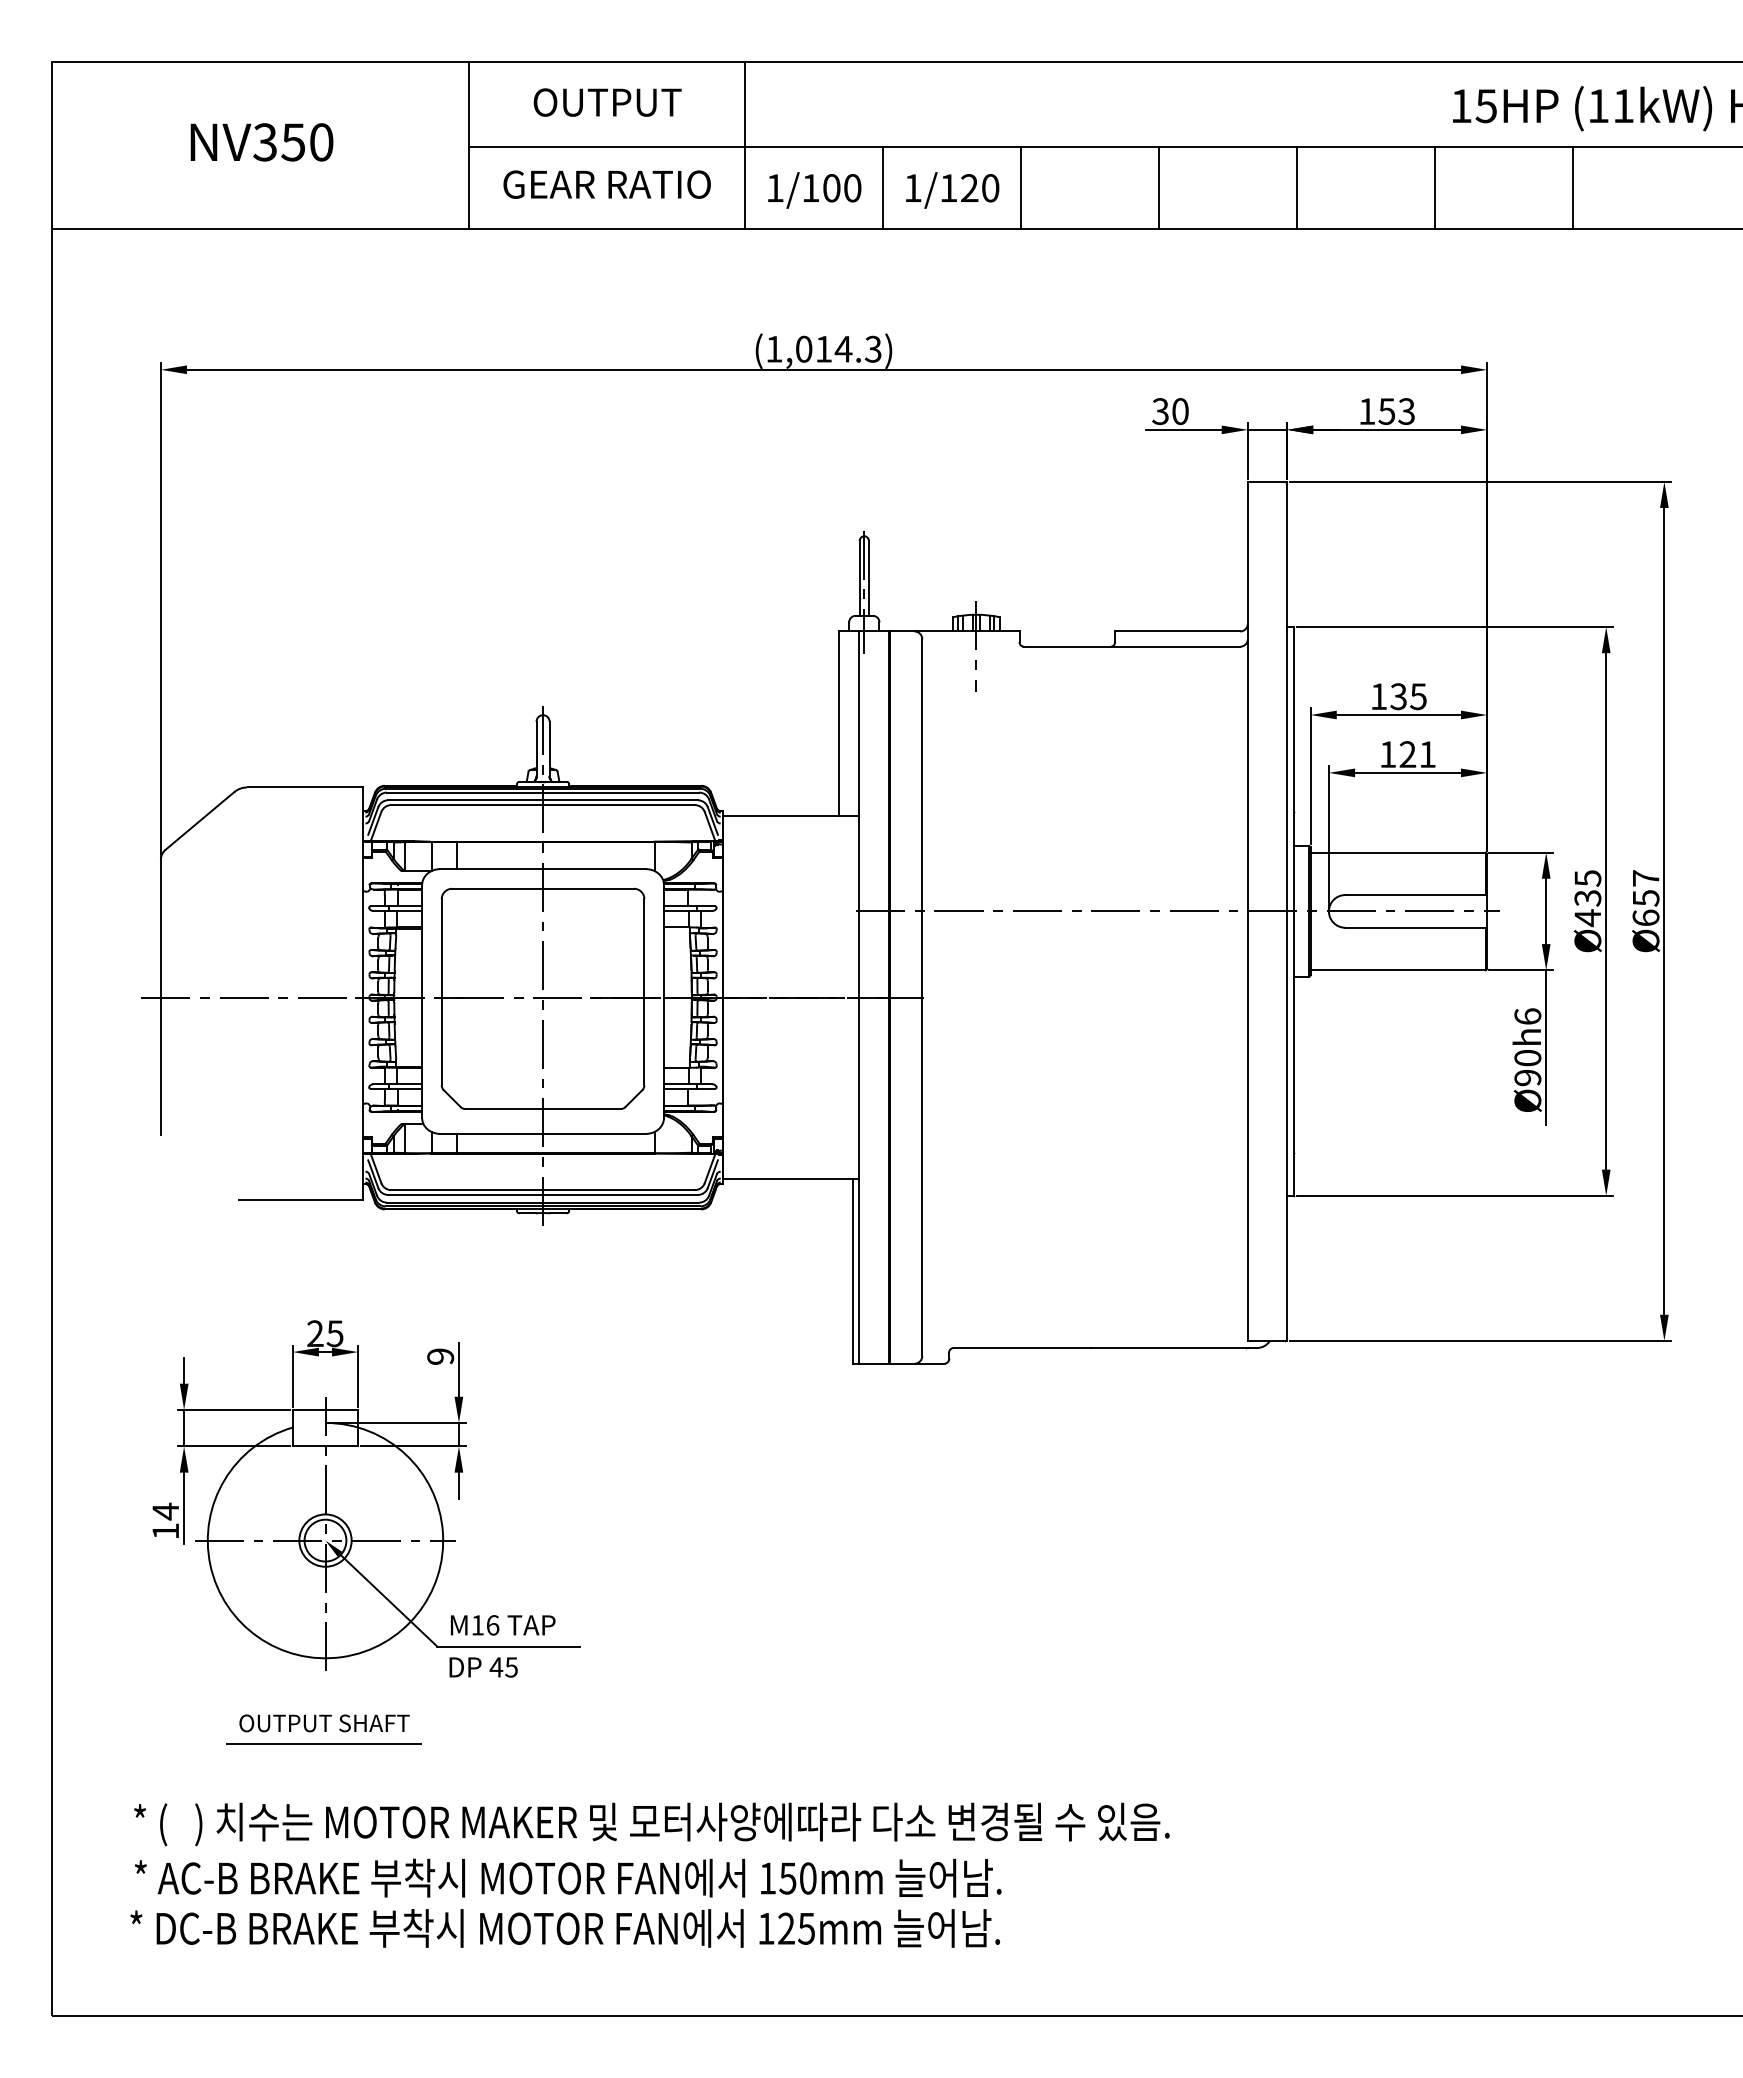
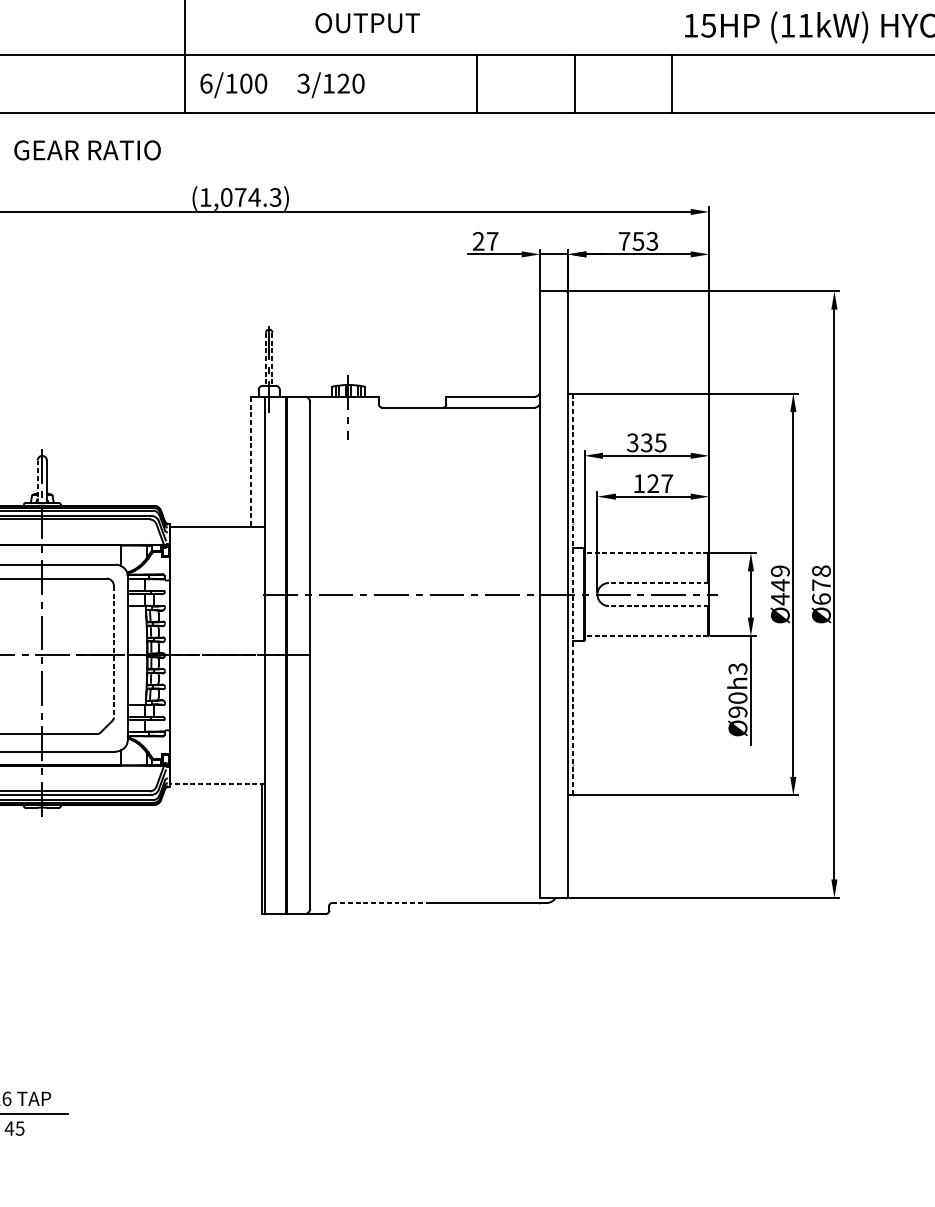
text: (607, 102) -> (367, 23), moved
text: (606, 184) -> (87, 150), moved
text: (775, 188) -> (206, 83), 1/100 -> 6/100
line: (883, 188) -> (282, 83), removed
text: (912, 188) -> (303, 83), 1/120 -> 3/120
line: (1020, 188) -> (379, 83), removed
line: (1572, 188) -> (769, 83), removed
text: (823, 349) -> (240, 197), (1,014.3) -> (1,074.3)
text: (1170, 411) -> (485, 241), 30 -> 27
text: (1367, 411) -> (624, 241), 153 -> 753
line: (859, 578) -> (265, 359), solid -> dashed
line: (868, 578) -> (272, 359), solid -> dashed
text: (1378, 696) -> (632, 442), 135 -> 335
line: (838, 724) -> (251, 462), solid -> dashed
line: (536, 749) -> (37, 480), solid -> dashed
text: (1427, 754) -> (667, 483), 121 -> 127
line: (1398, 852) -> (646, 552), solid -> dashed
text: (1587, 888) -> (780, 578), Ø435 -> Ø449
text: (1645, 888) -> (821, 578), Ø657 -> Ø678
line: (1416, 895) -> (659, 583), solid -> dashed
line: (1293, 911) -> (572, 594), solid -> dashed
line: (1416, 927) -> (659, 605), solid -> dashed
line: (1398, 970) -> (646, 636), solid -> dashed
line: (644, 992) -> (113, 651), solid -> dashed
text: (1527, 1016) -> (737, 668), Ø90h6 -> Ø90h3
line: (790, 1179) -> (217, 783), solid -> dashed
line: (1022, 1348) -> (380, 903), solid -> dashed

